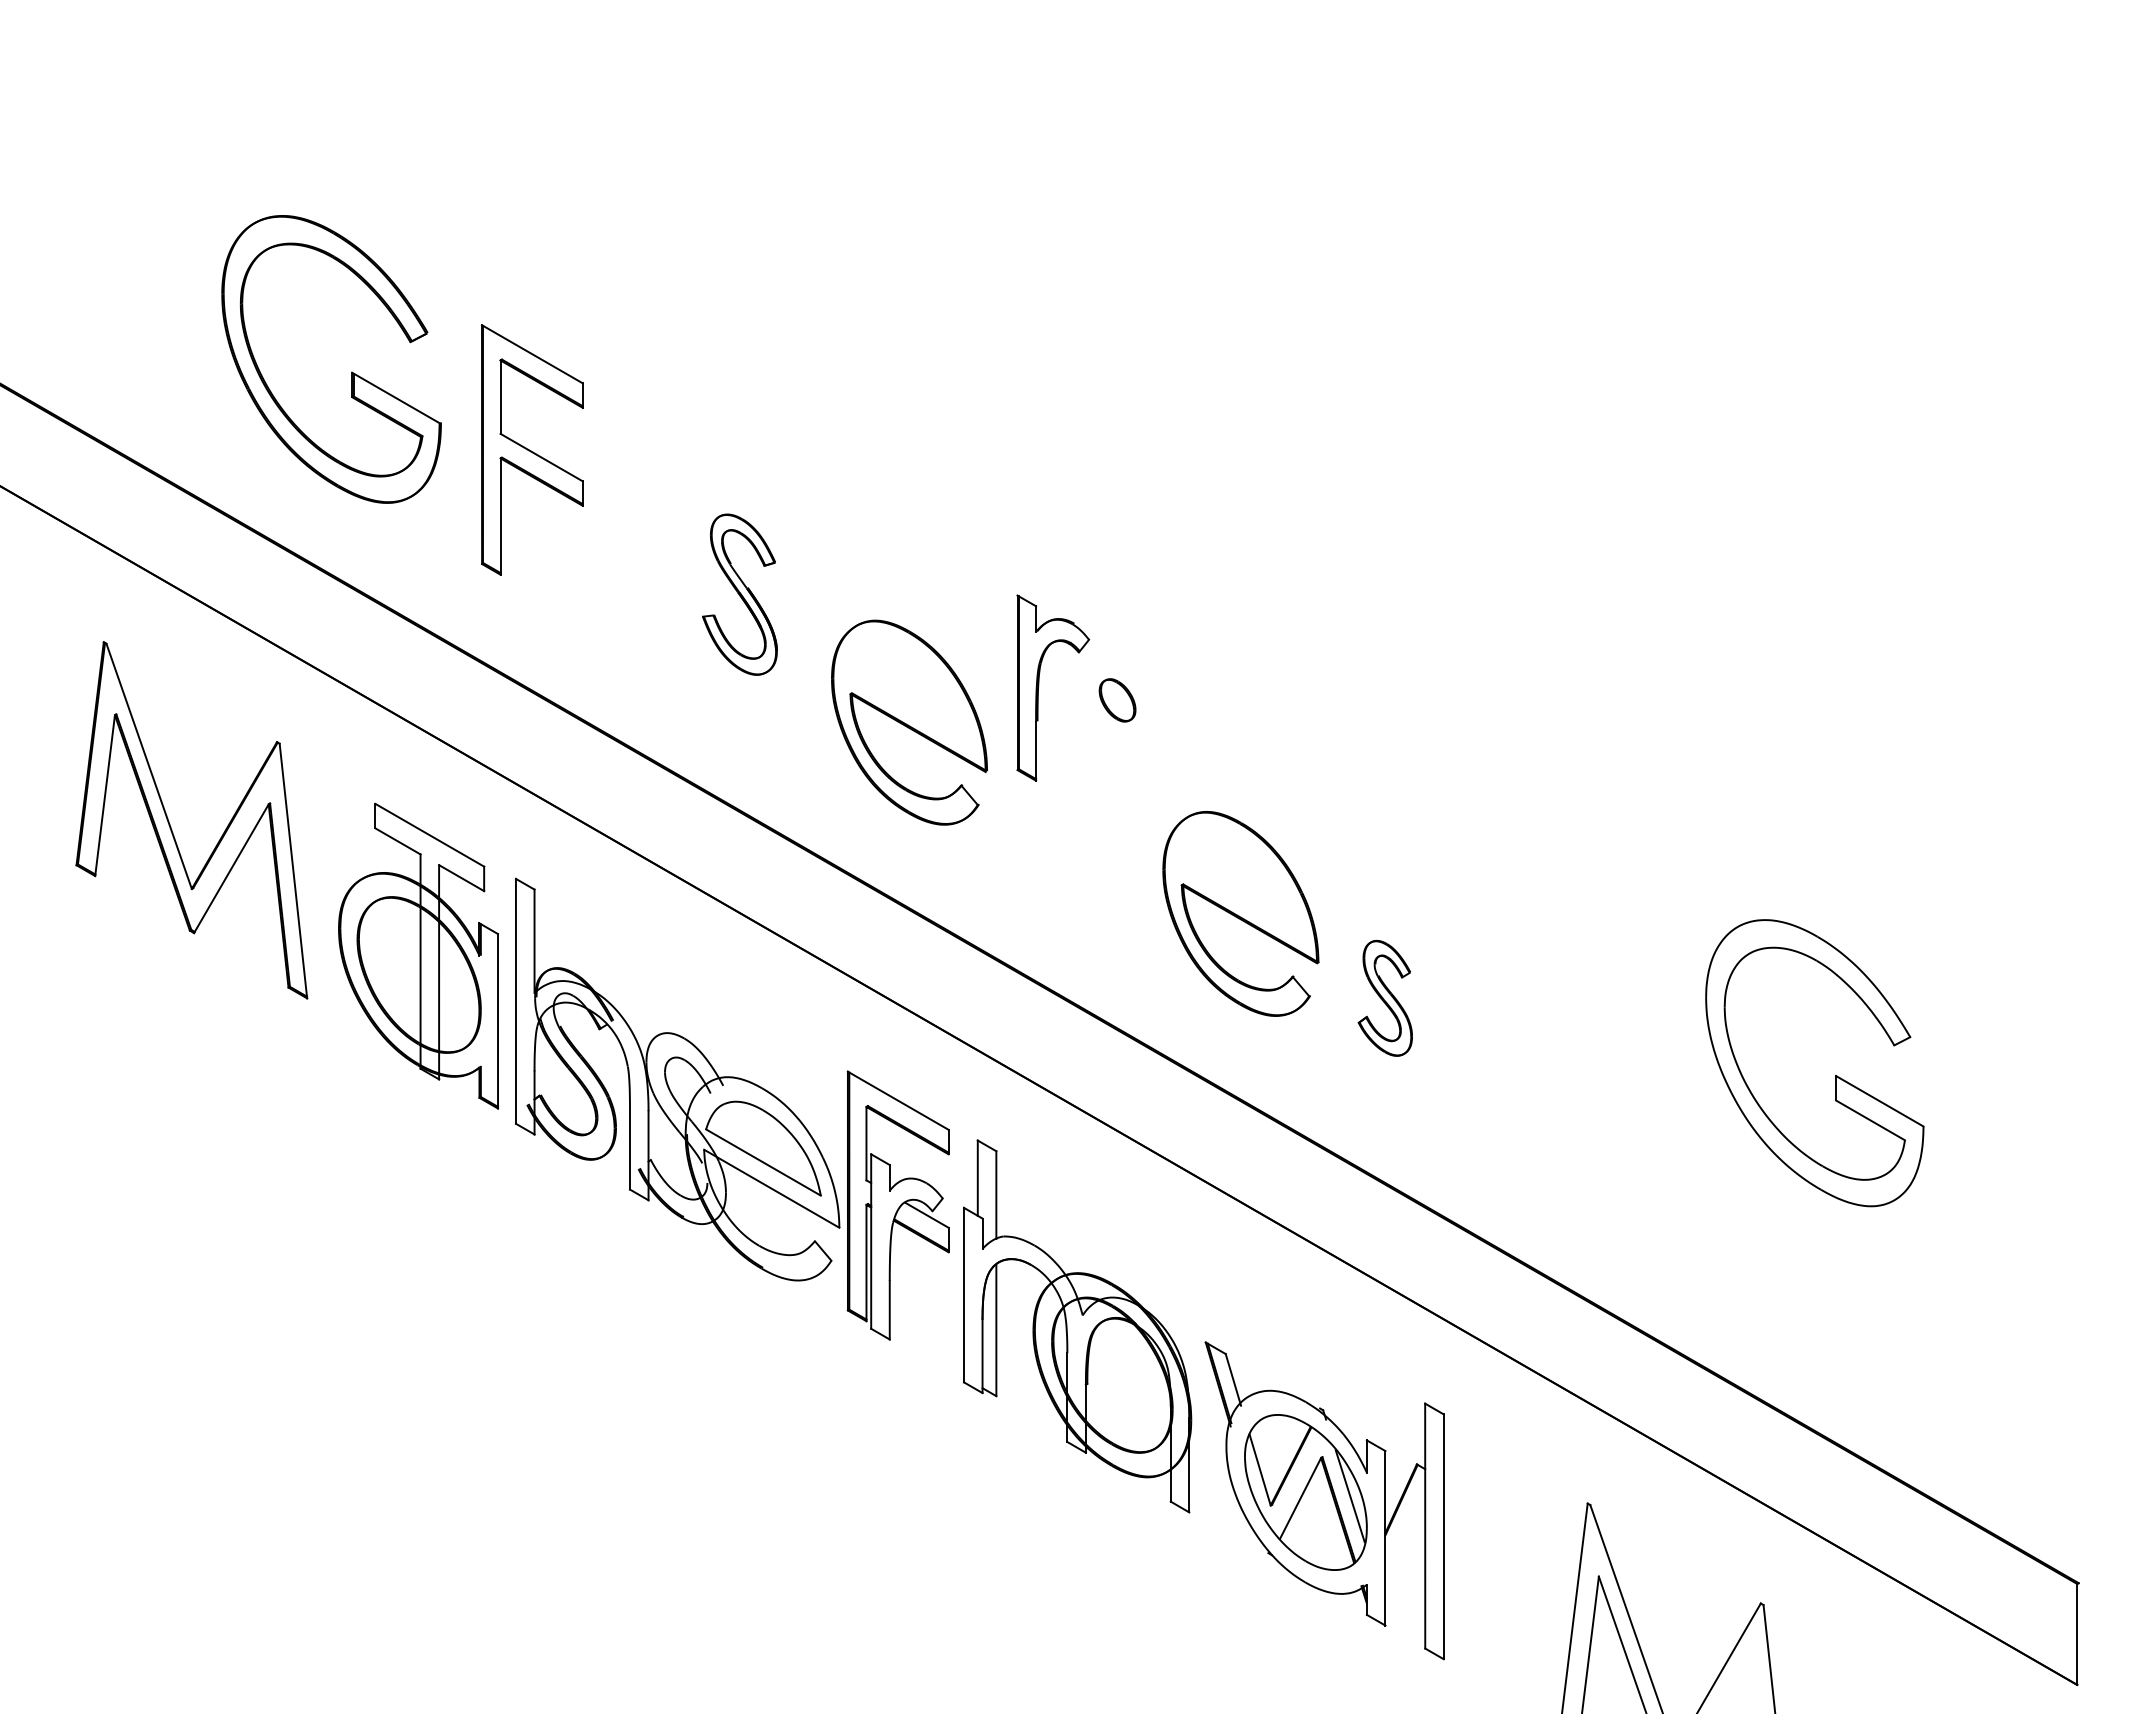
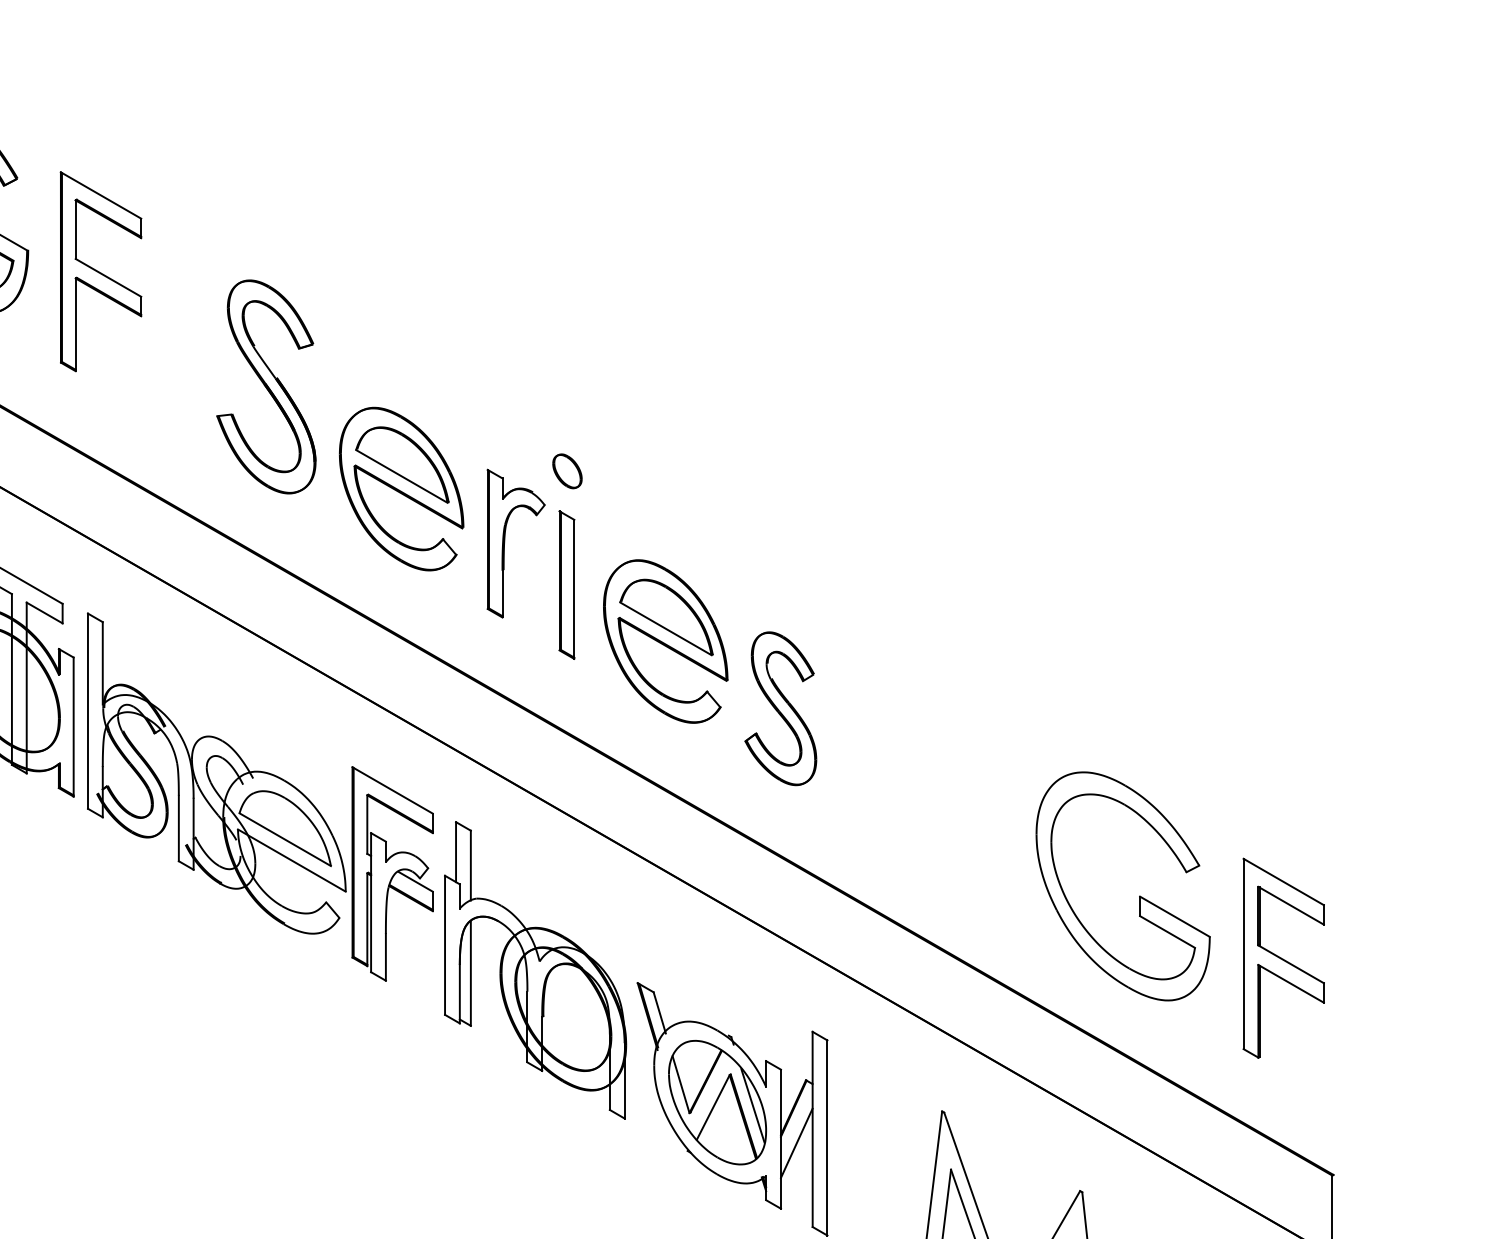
part: (739, 594) -> (266, 386), size x1.67
part: (1039, 686) -> (505, 542), moved
part: (910, 692) -> (402, 465), added
part: (1116, 842) -> (566, 584), added
part: (1241, 883) -> (666, 617), added
part: (1385, 998) -> (780, 708), size x1.67
part: (1835, 1075) -> (1139, 896), moved
part: (2015, 1311) -> (1283, 958), added
line: (1405, 1543) -> (796, 1143), added

